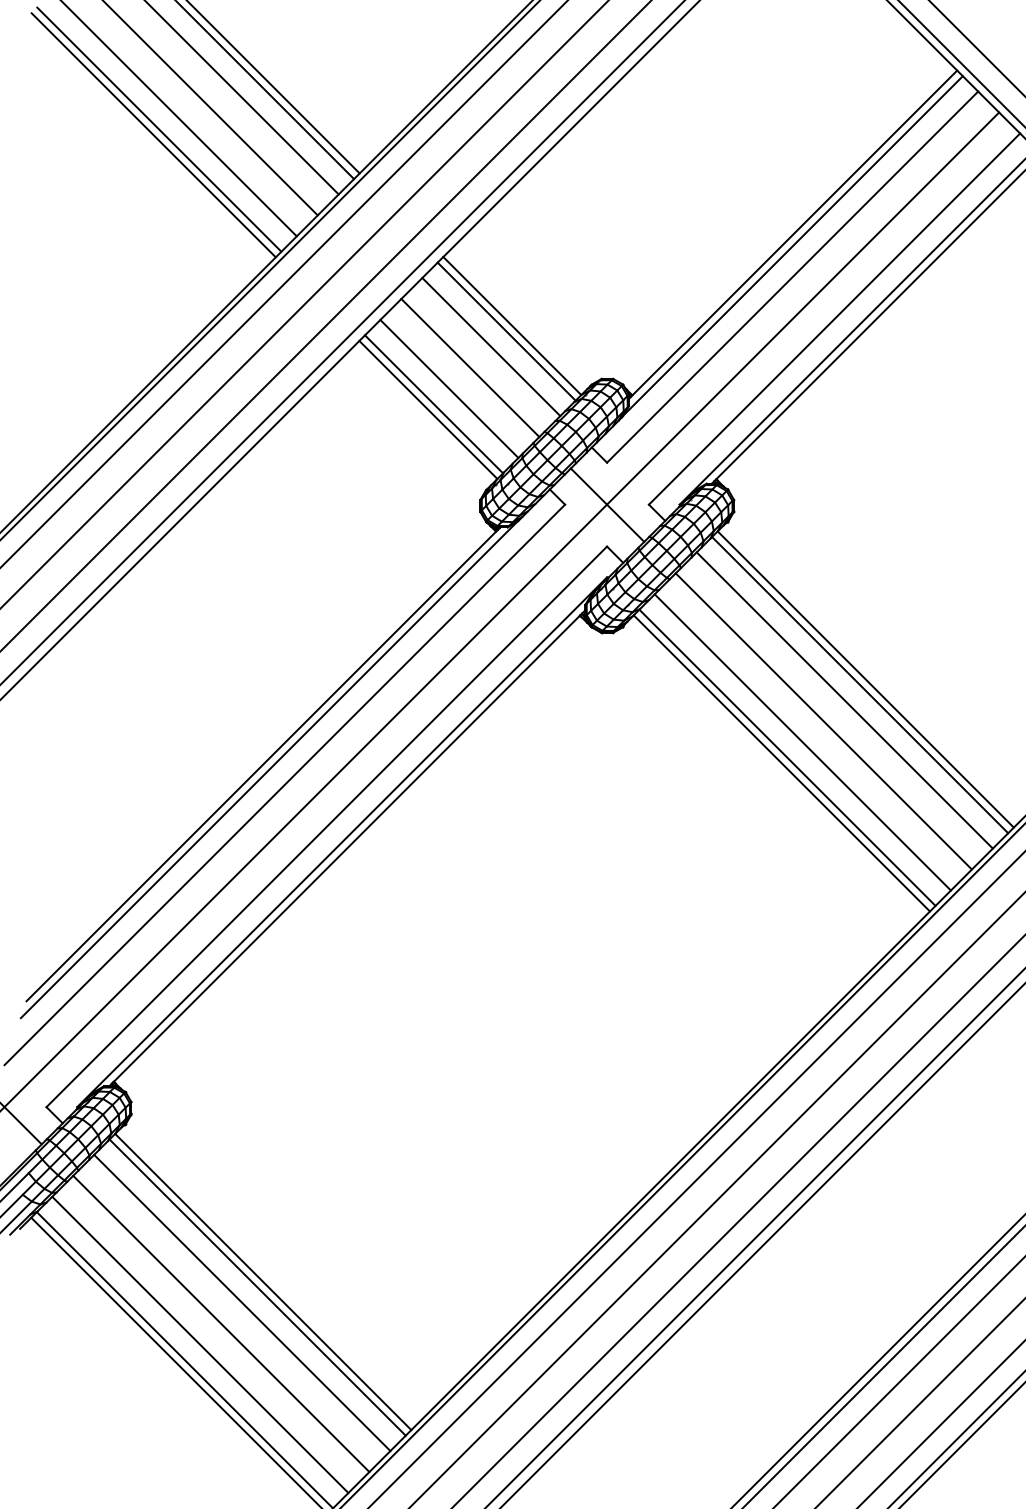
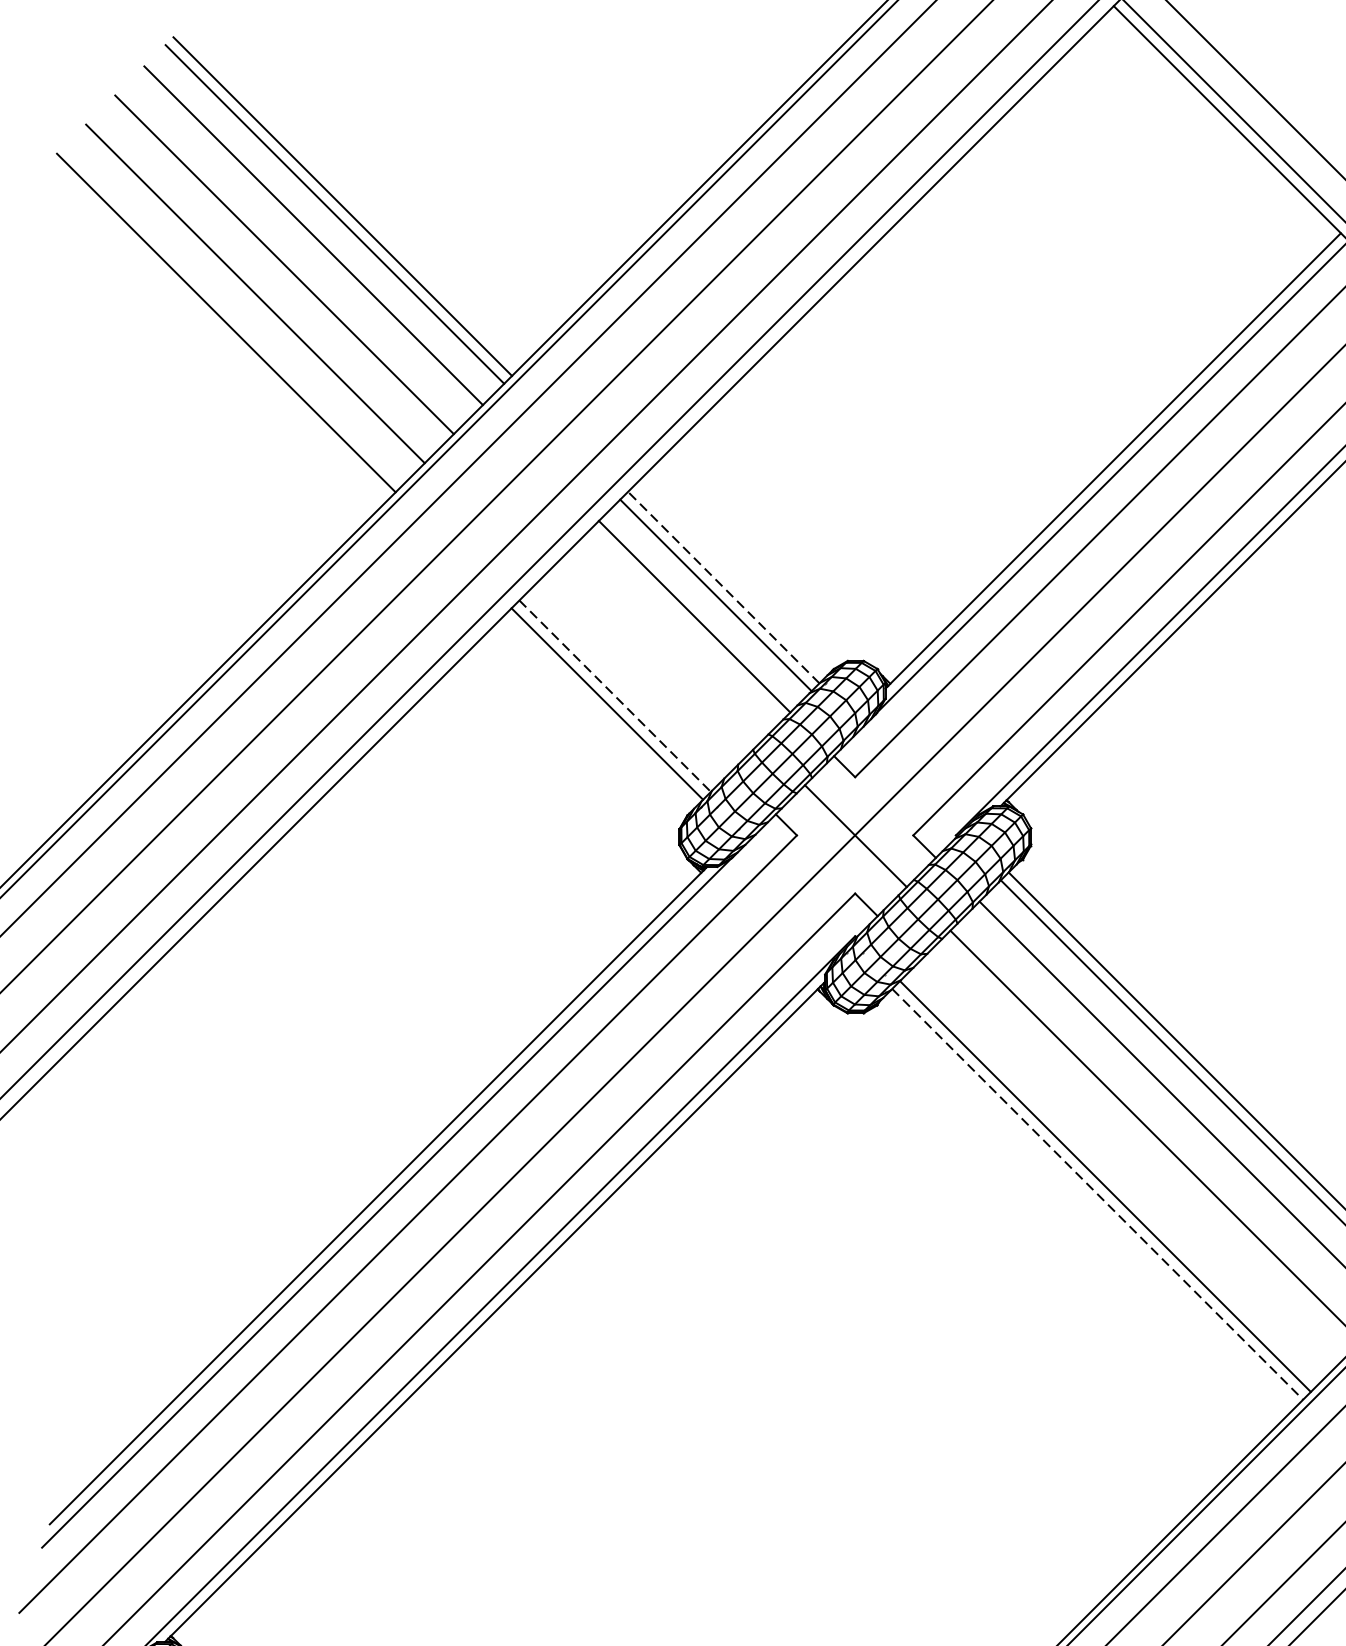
line: (159, 129) -> (234, 314), removed
line: (512, 326) -> (724, 588), solid -> dashed
line: (470, 367) -> (665, 645), removed
line: (449, 388) -> (636, 674), removed
line: (434, 404) -> (615, 696), solid -> dashed
line: (802, 742) -> (1126, 1165), removed
line: (782, 763) -> (1098, 1194), solid -> dashed

